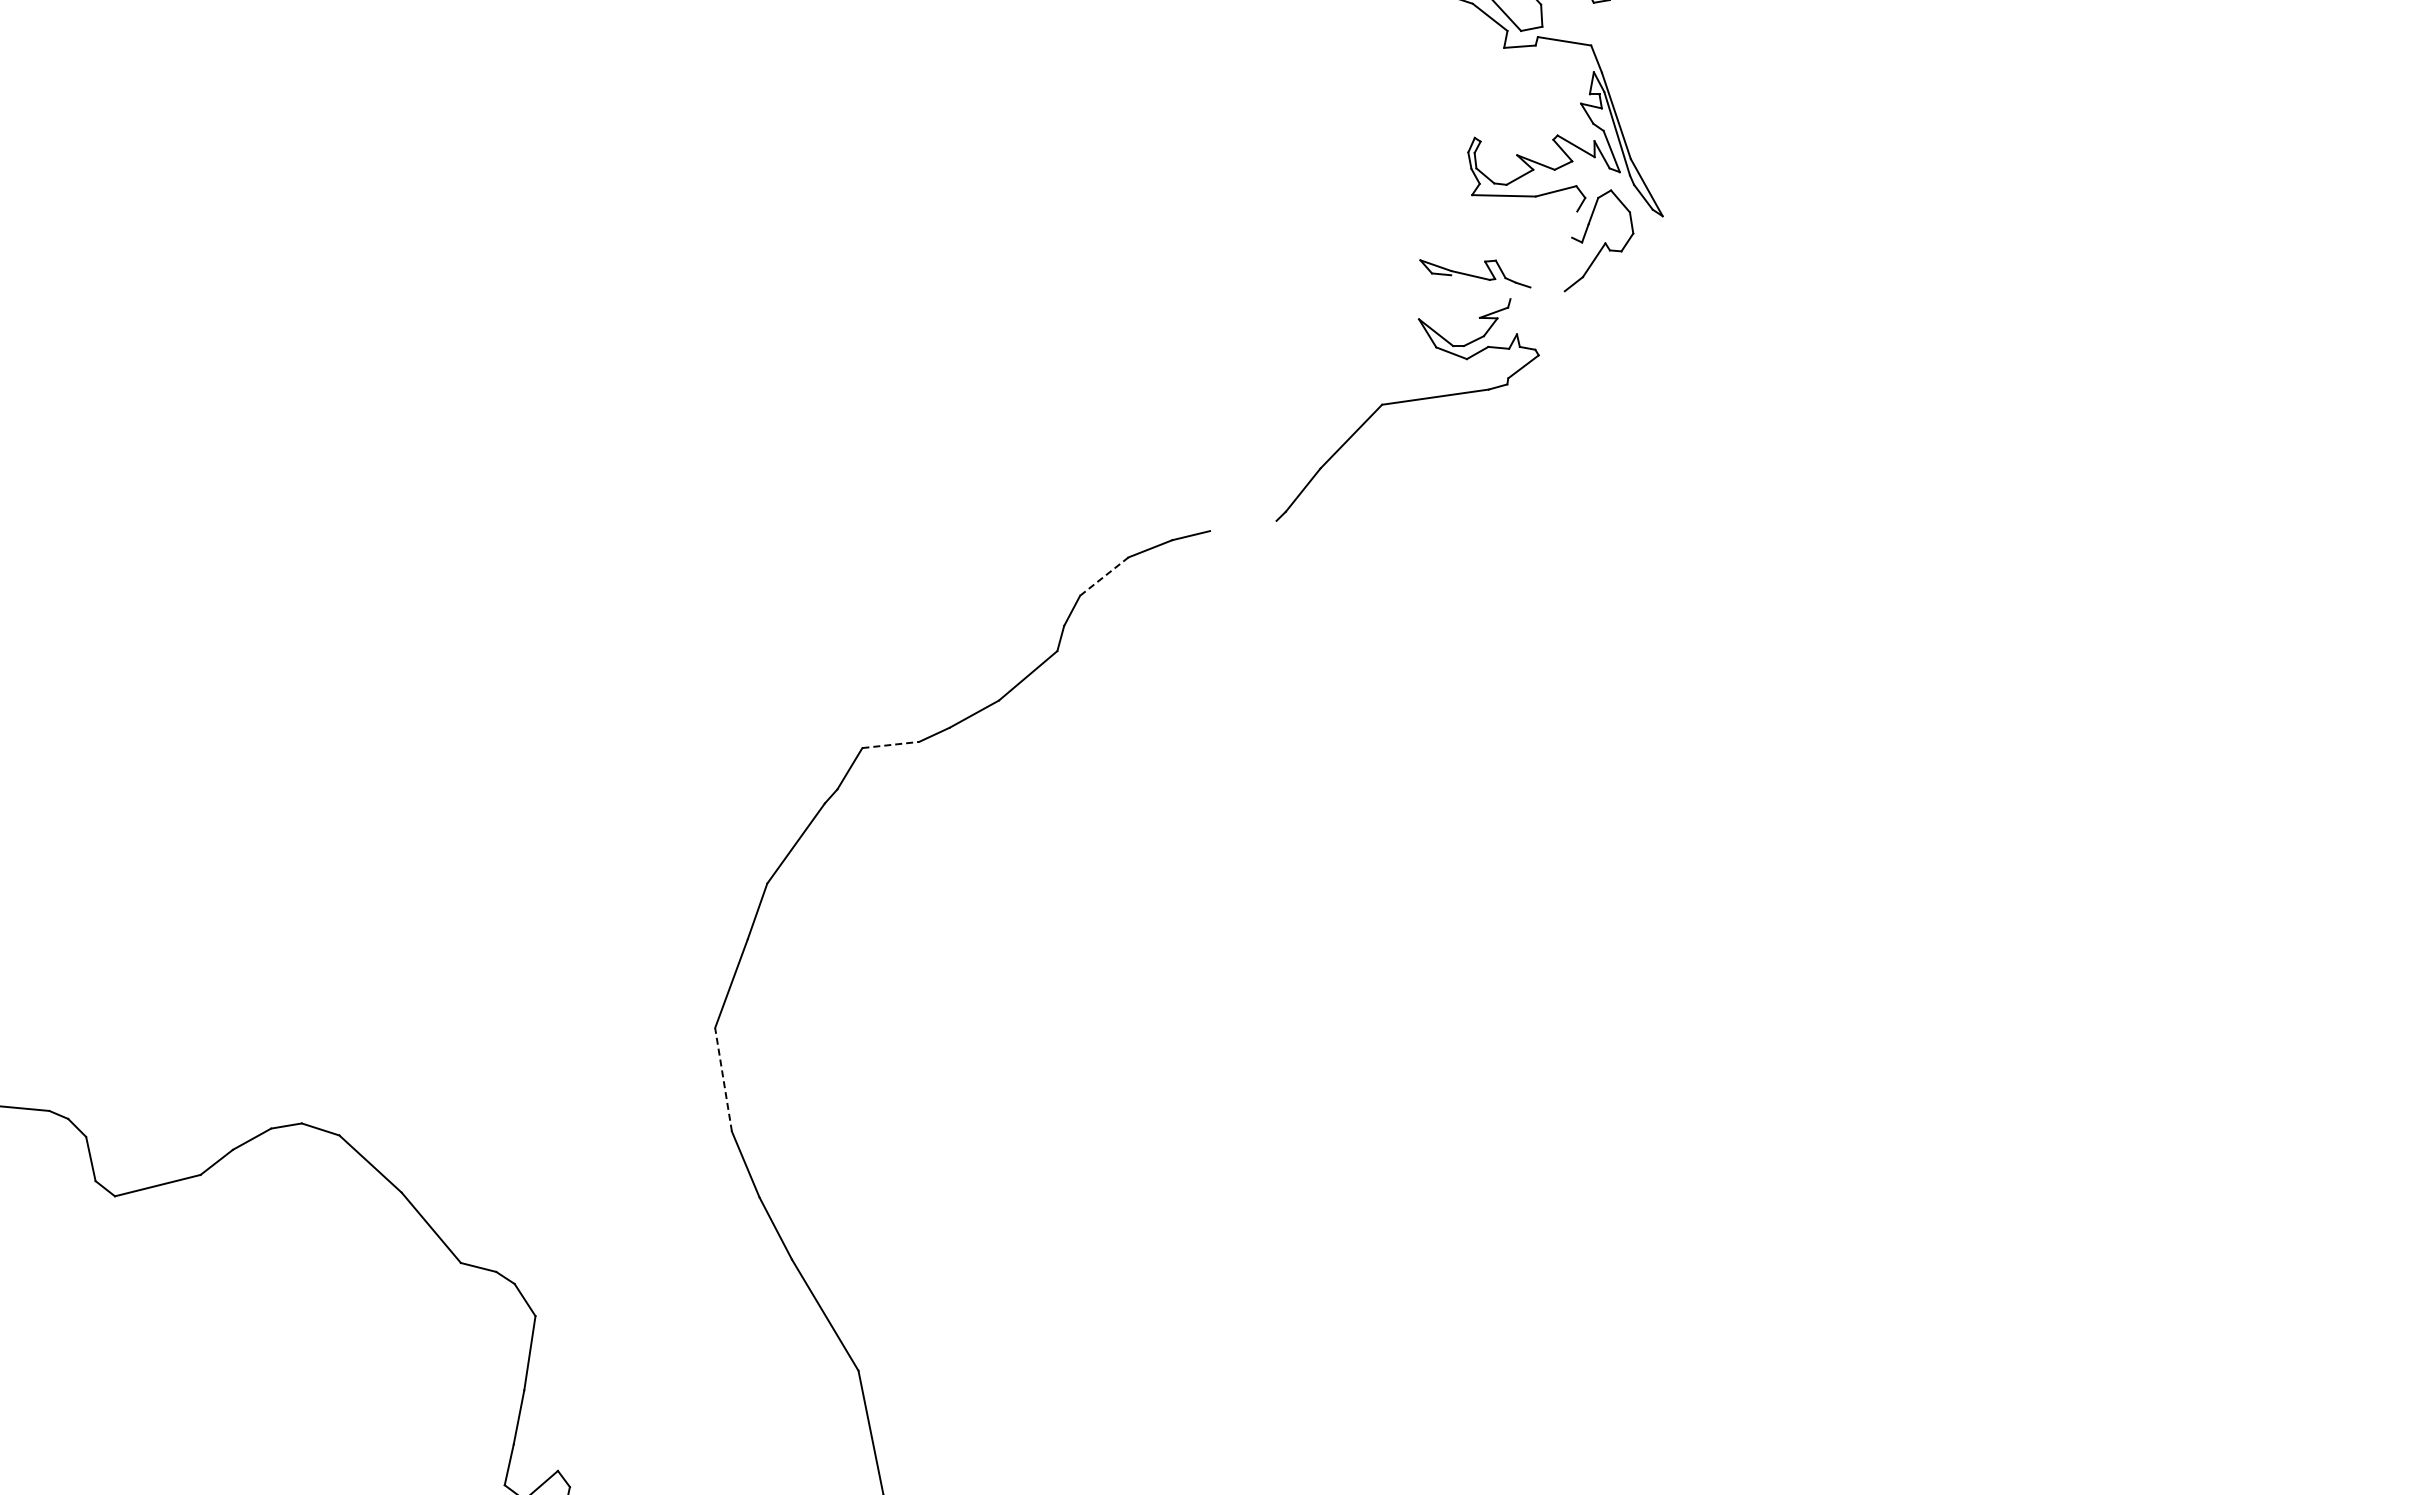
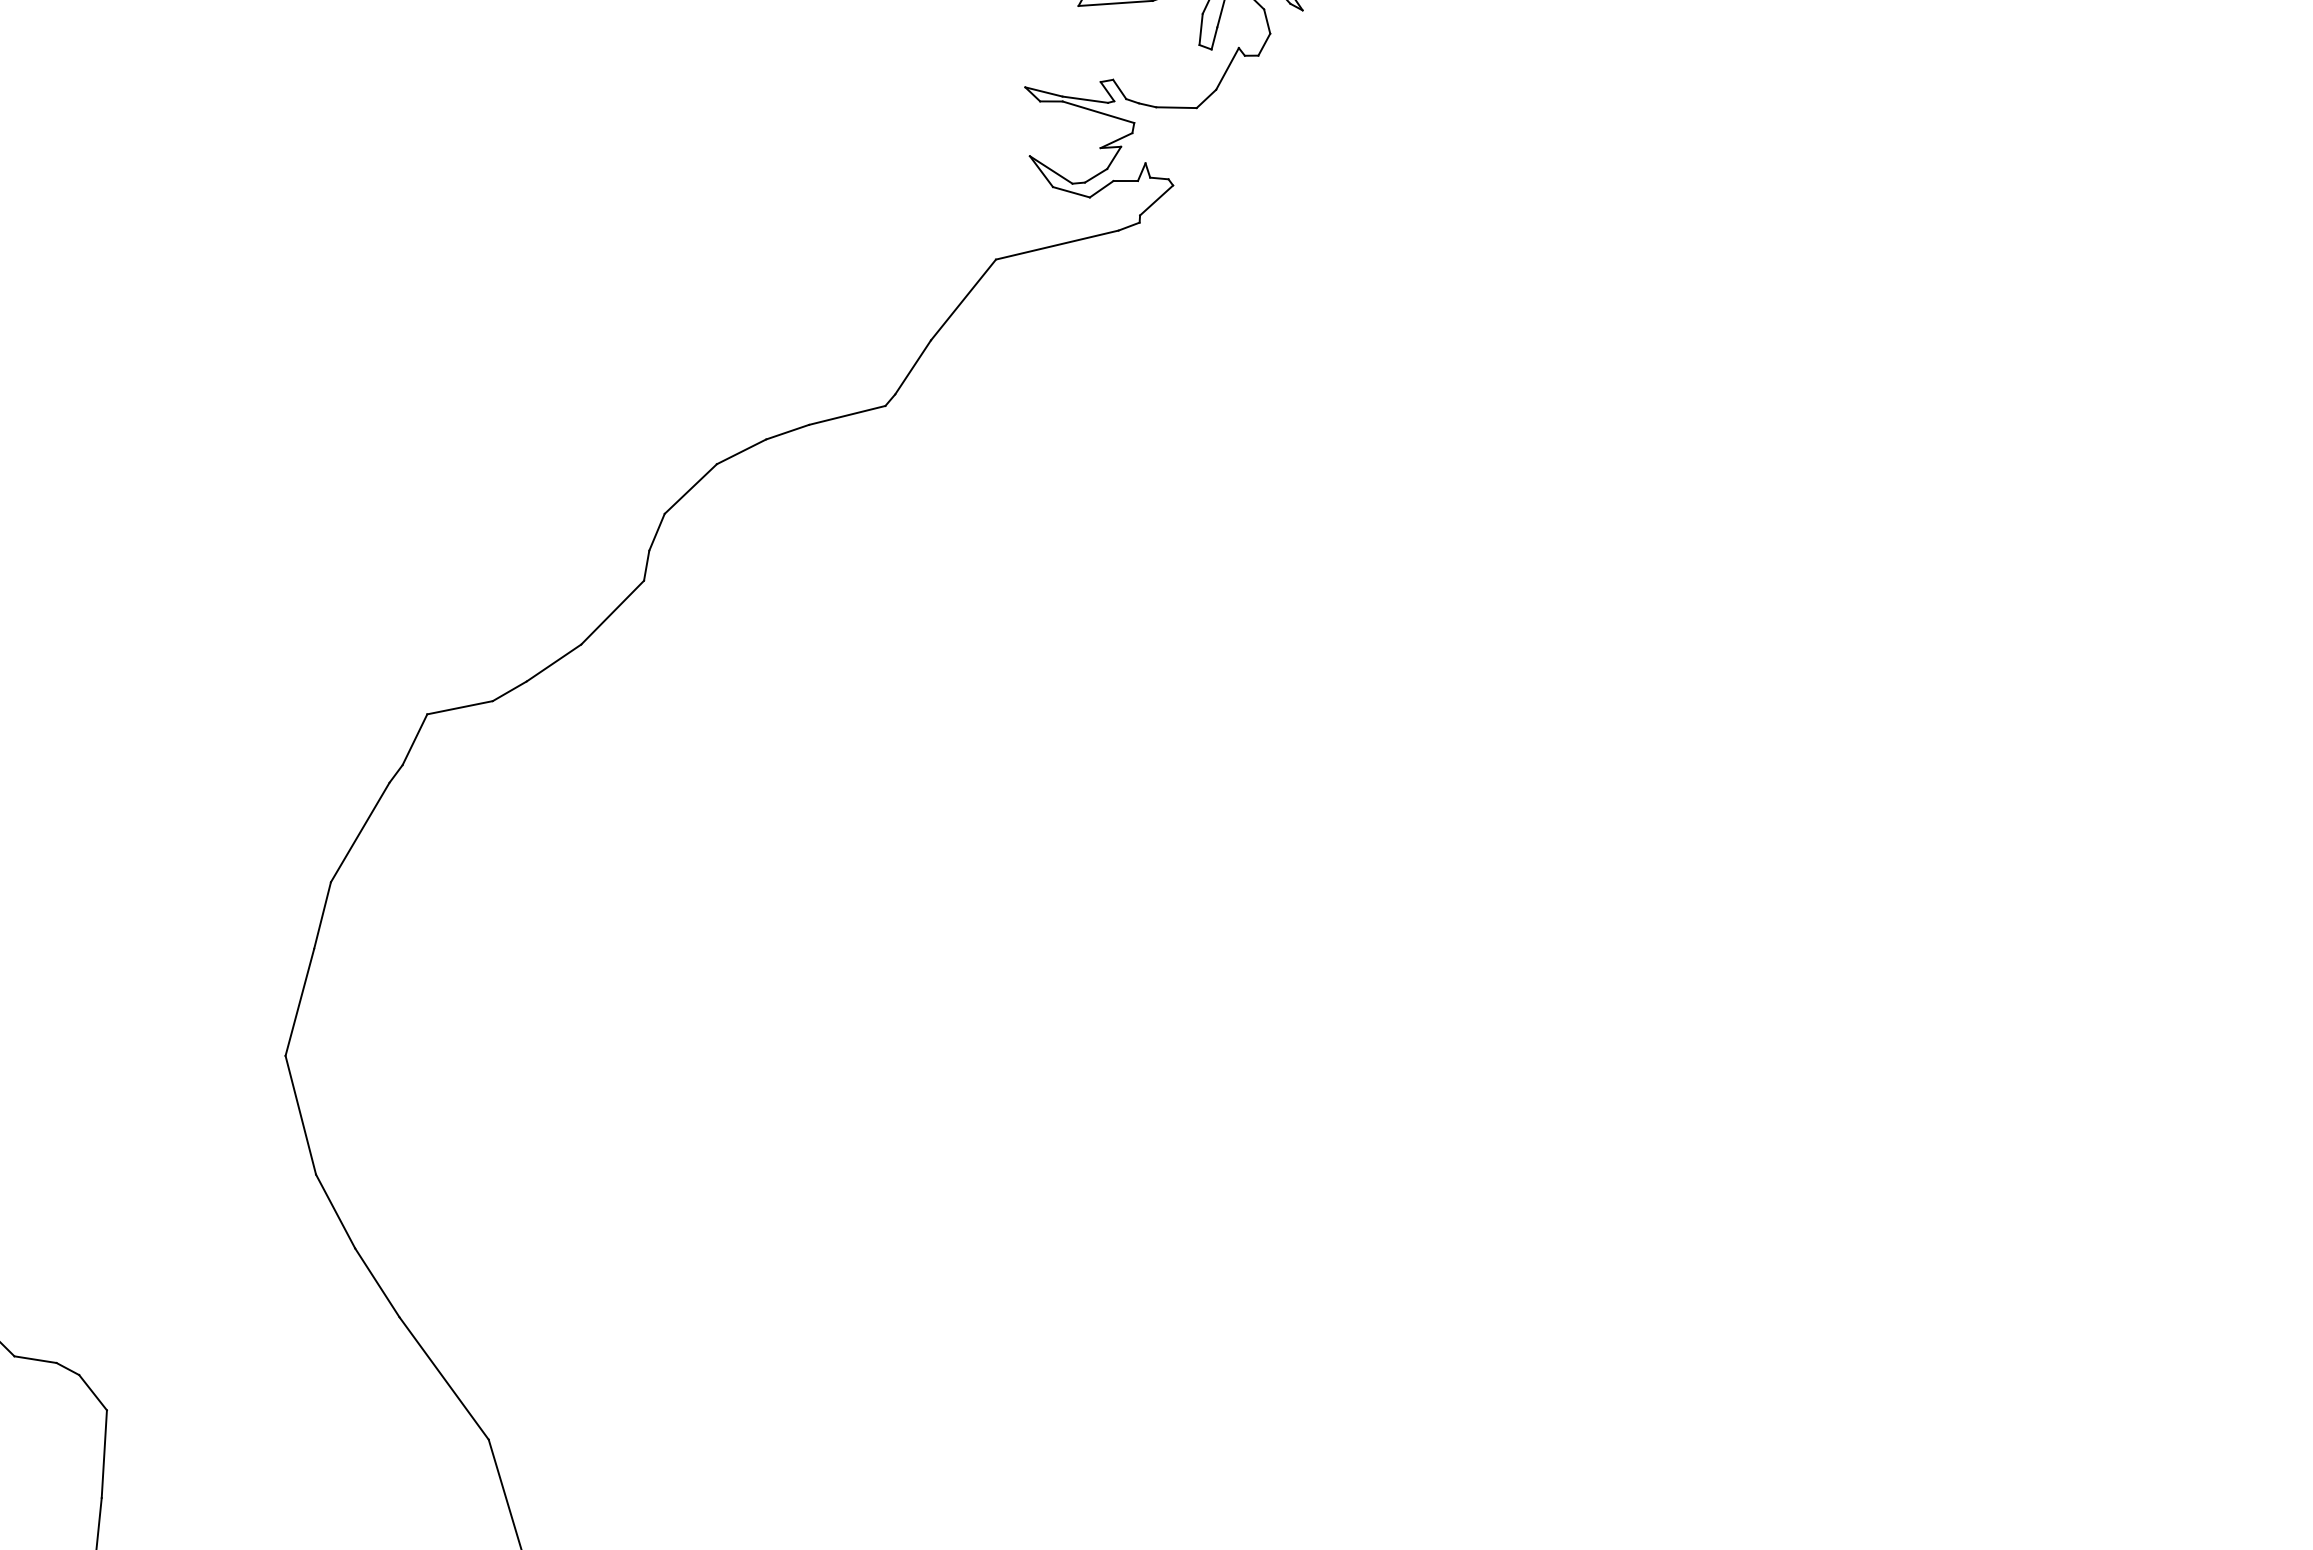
line: (1574, 224) -> (1200, 29), added
line: (1480, 287) -> (1098, 112), added
line: (1547, 289) -> (1176, 107), added
line: (1243, 525) -> (847, 414), added
line: (1104, 576) -> (690, 488), dashed -> solid
line: (890, 745) -> (459, 708), dashed -> solid
line: (723, 1079) -> (300, 1114), dashed -> solid

